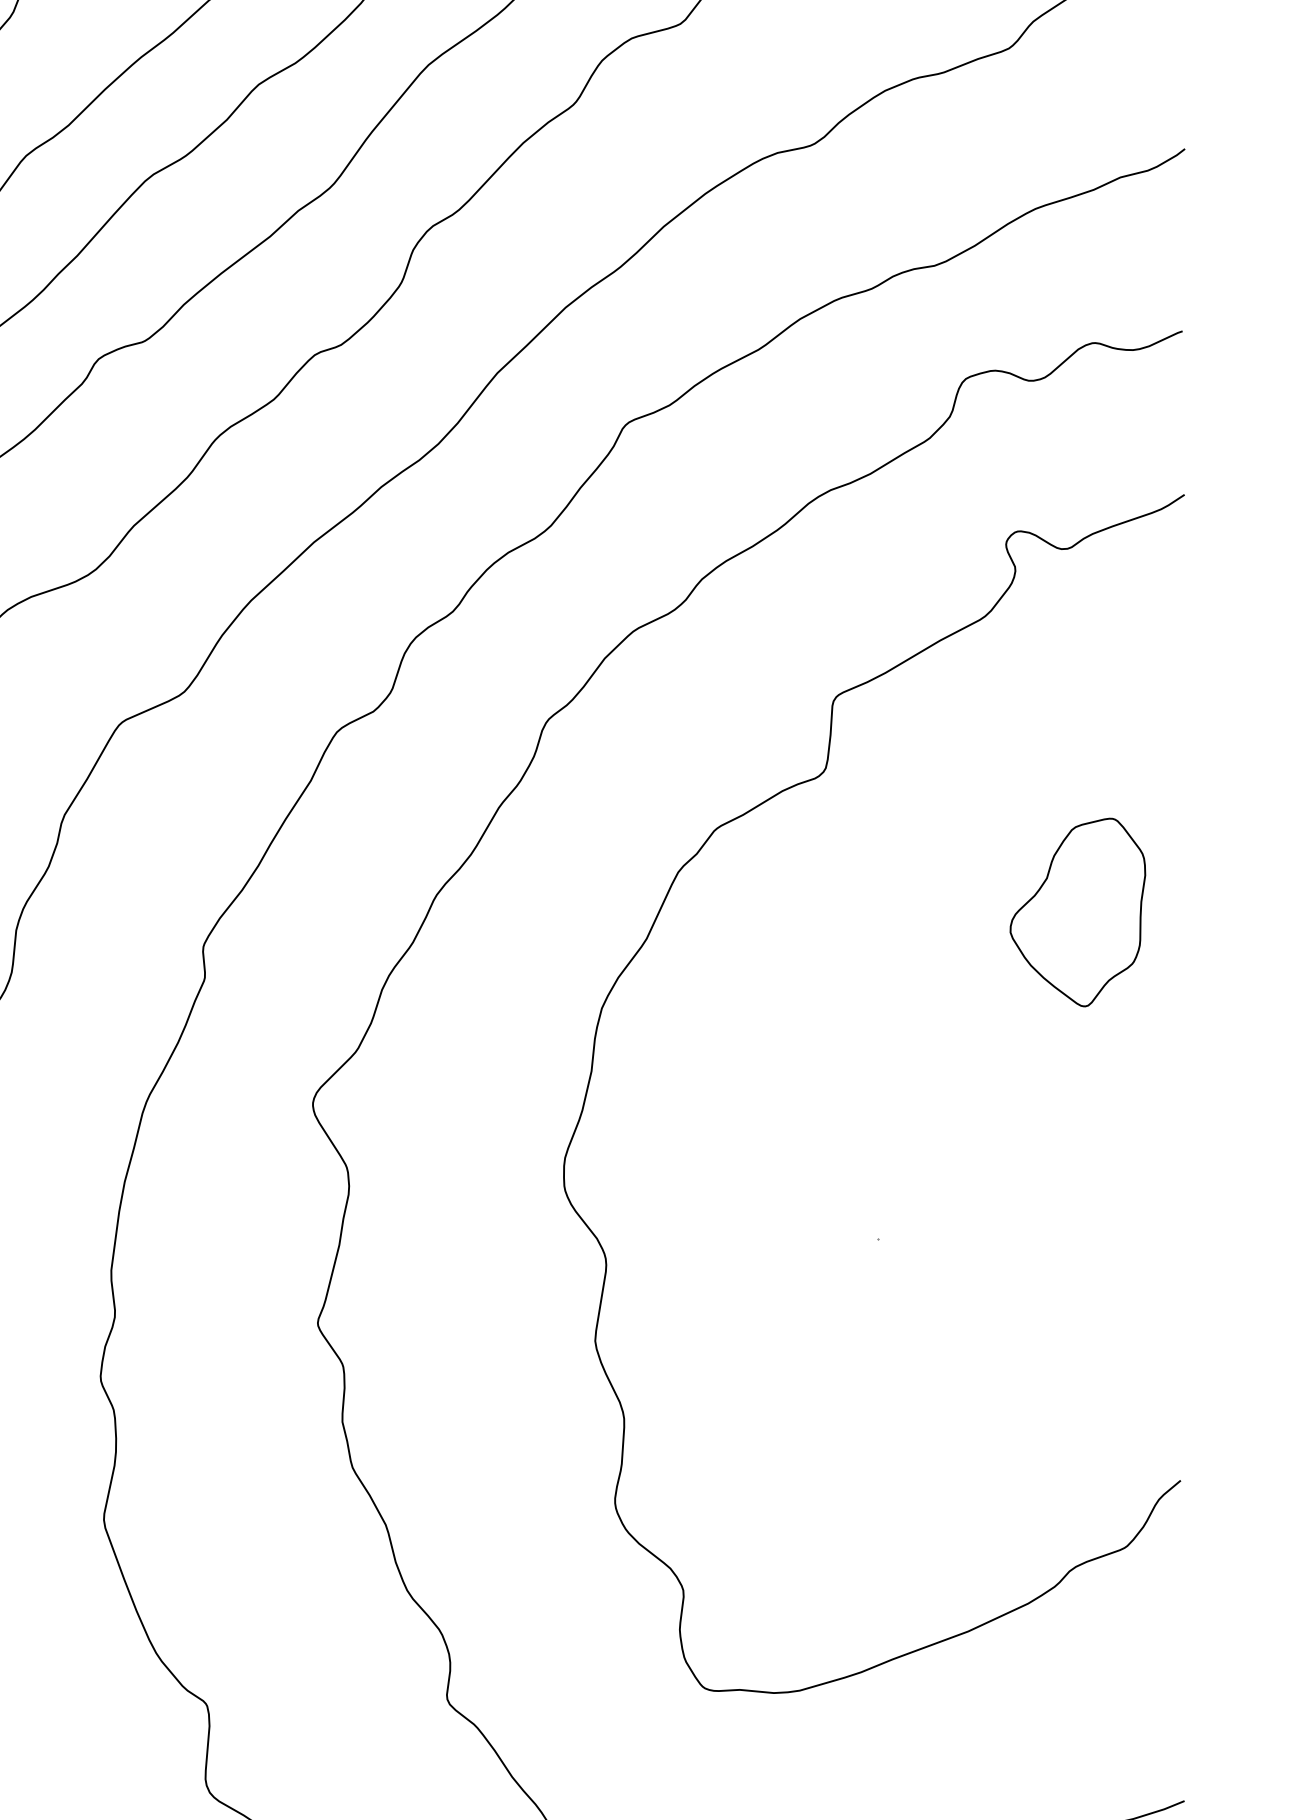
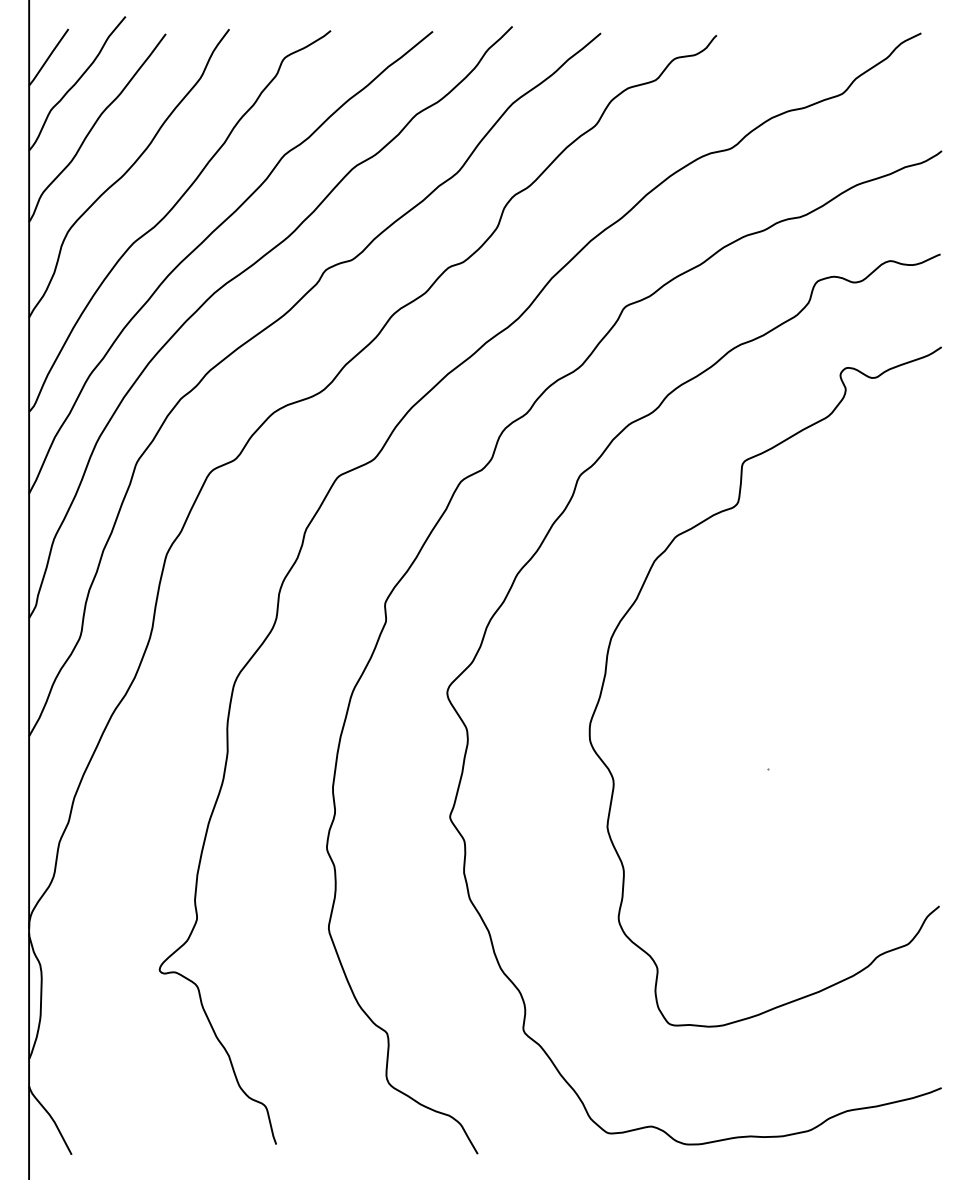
part: (1078, 913) -> (881, 584), removed

